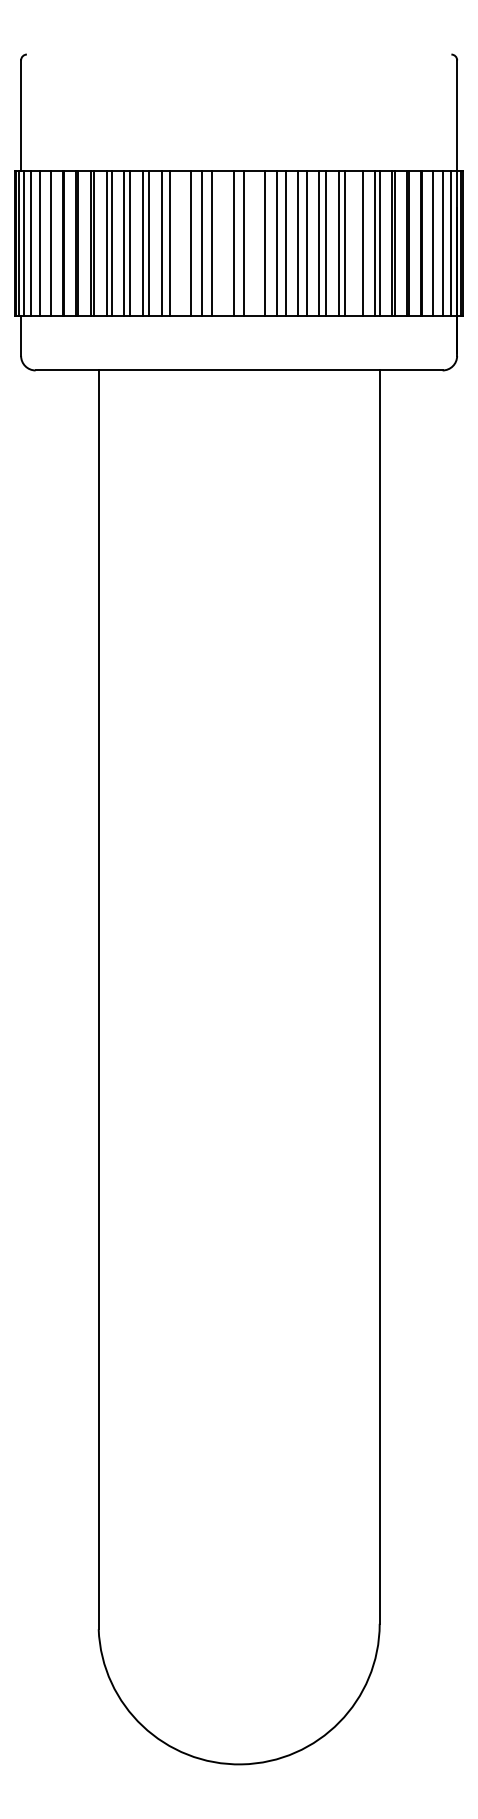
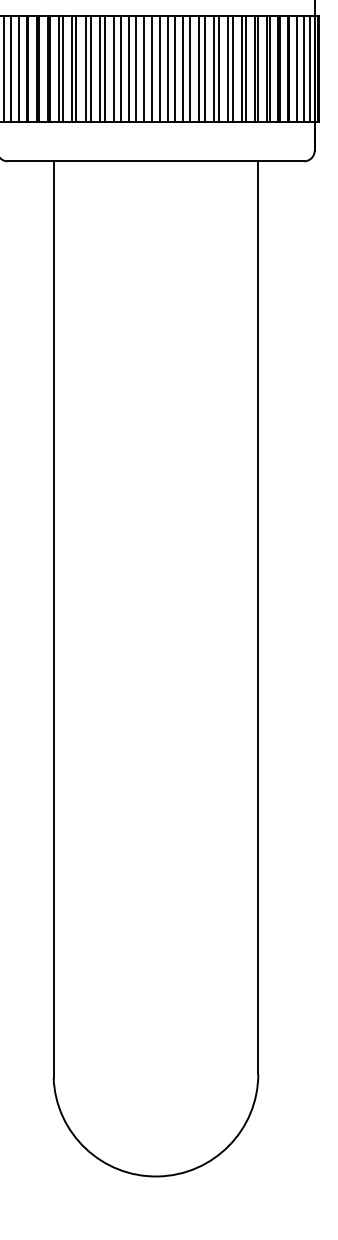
line: (181, 243) -> (113, 68), added
line: (223, 243) -> (144, 68), added
line: (255, 243) -> (167, 68), added
line: (357, 243) -> (242, 68), added

